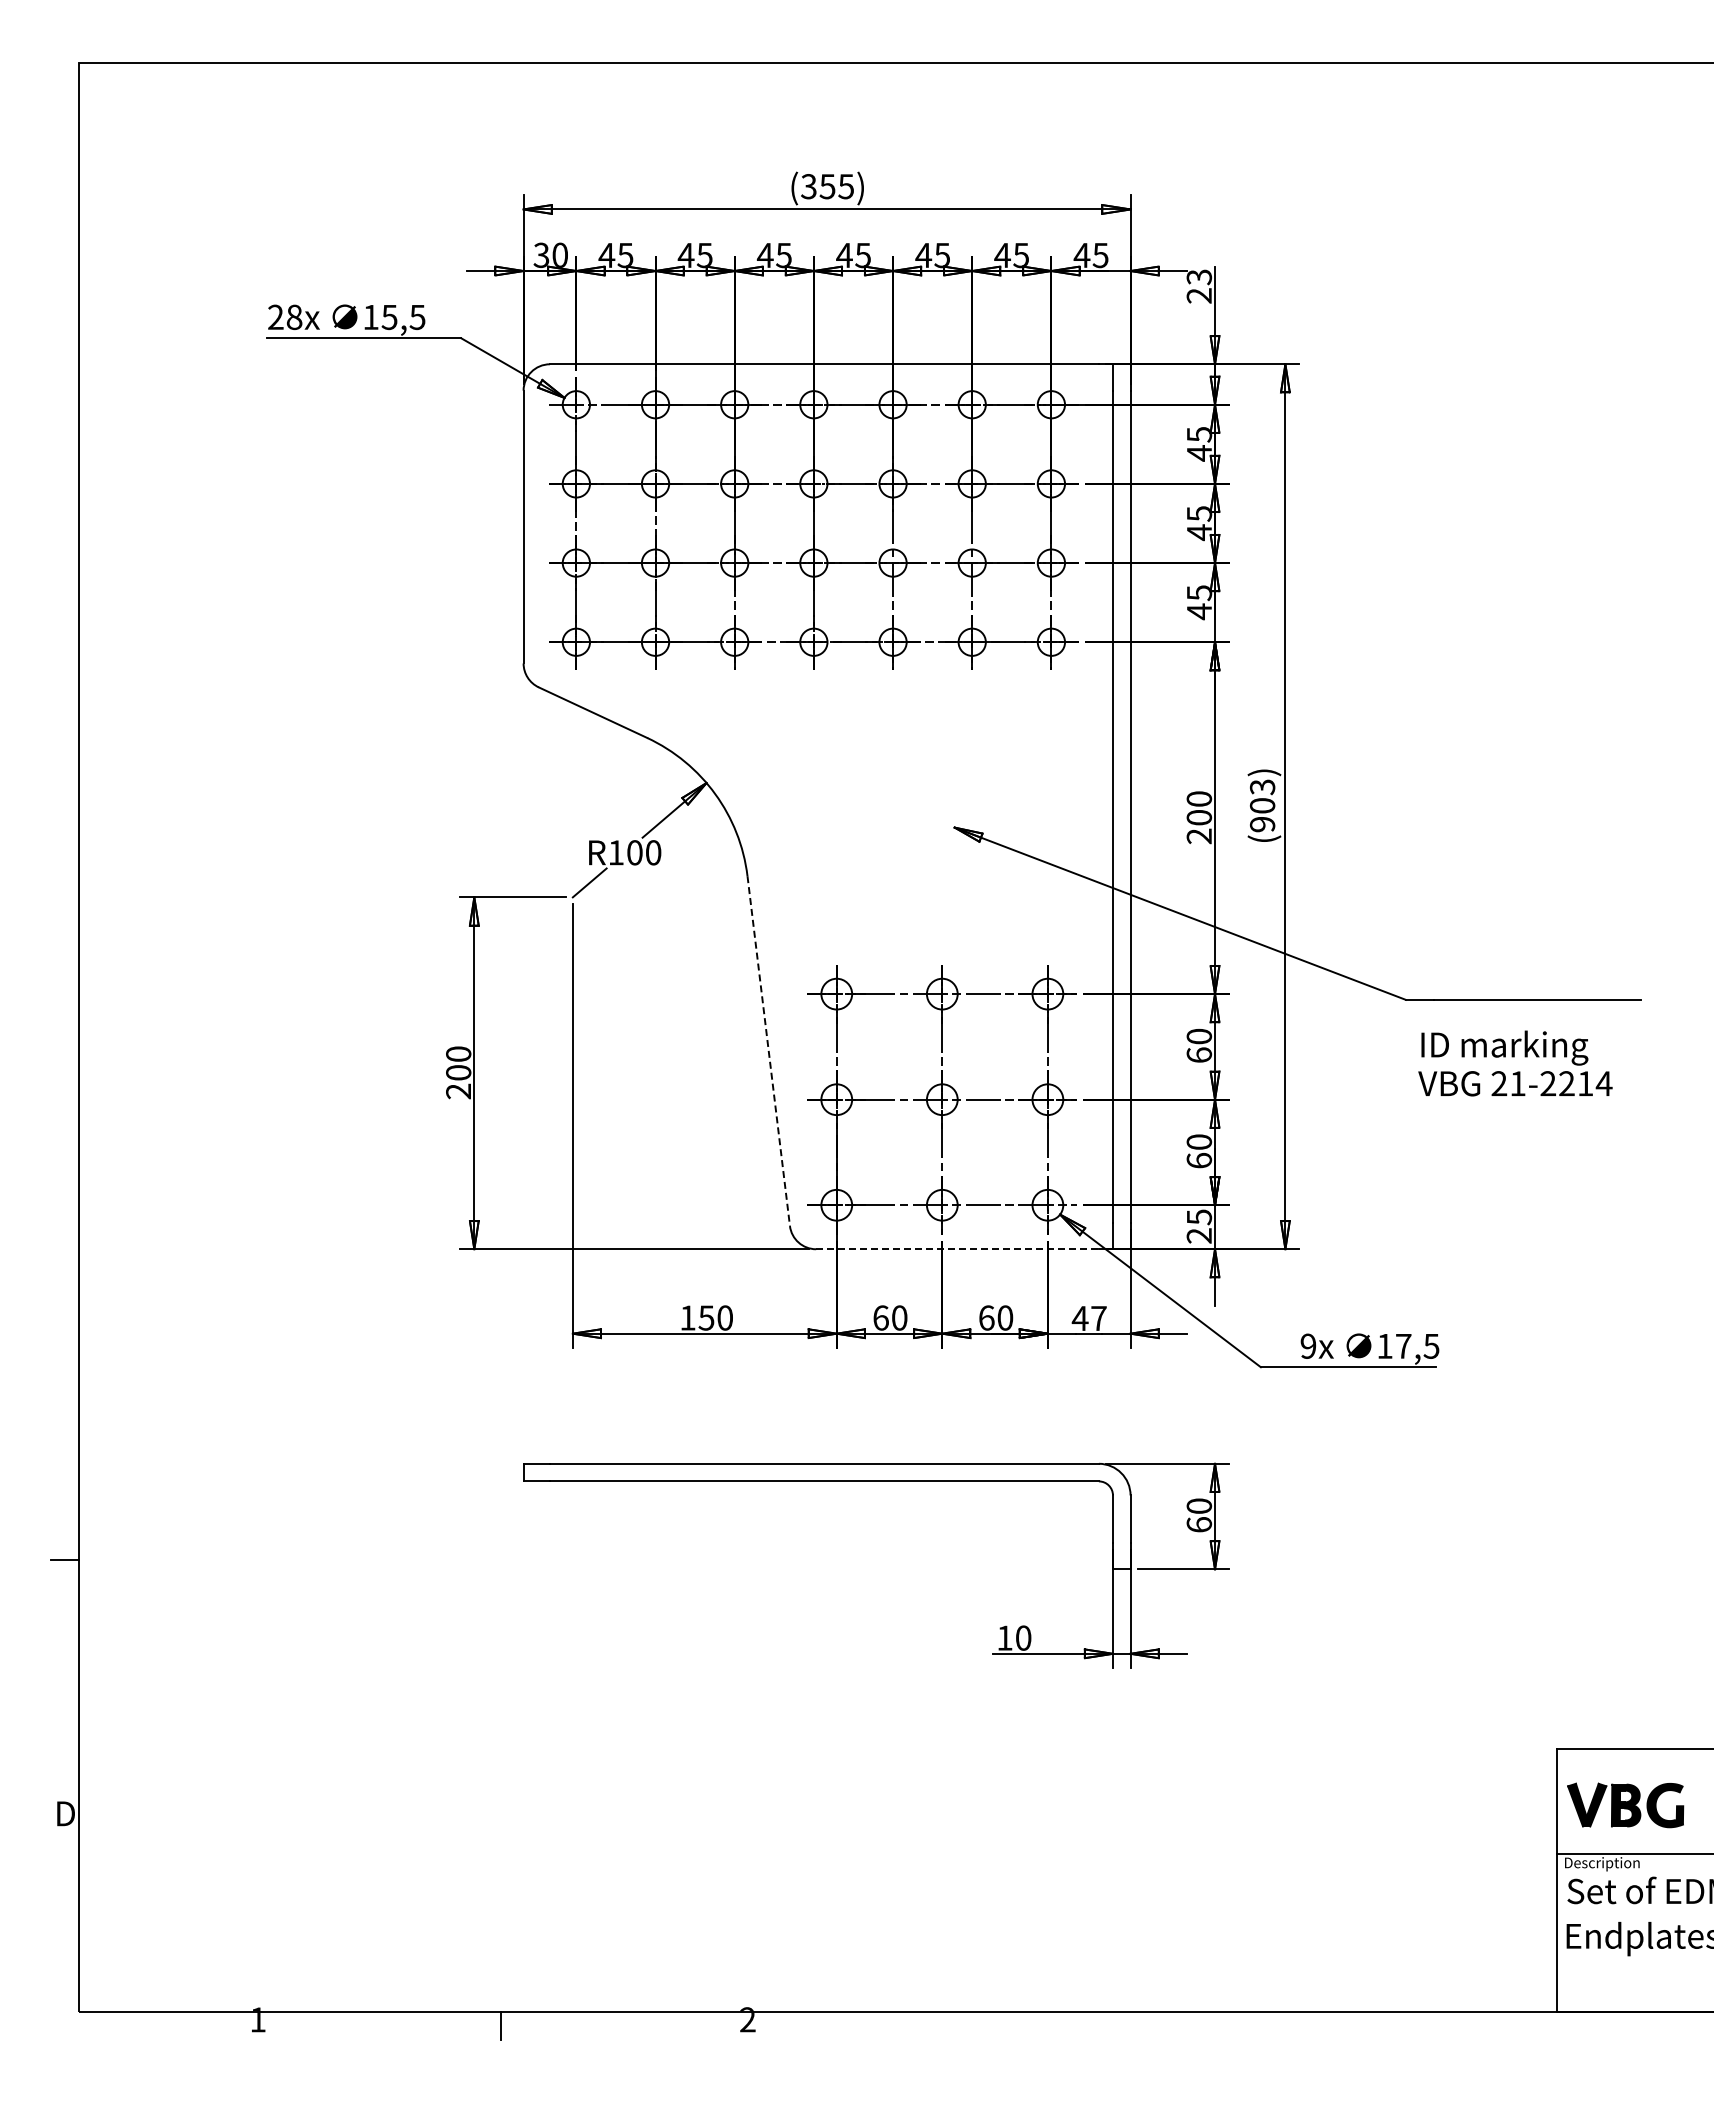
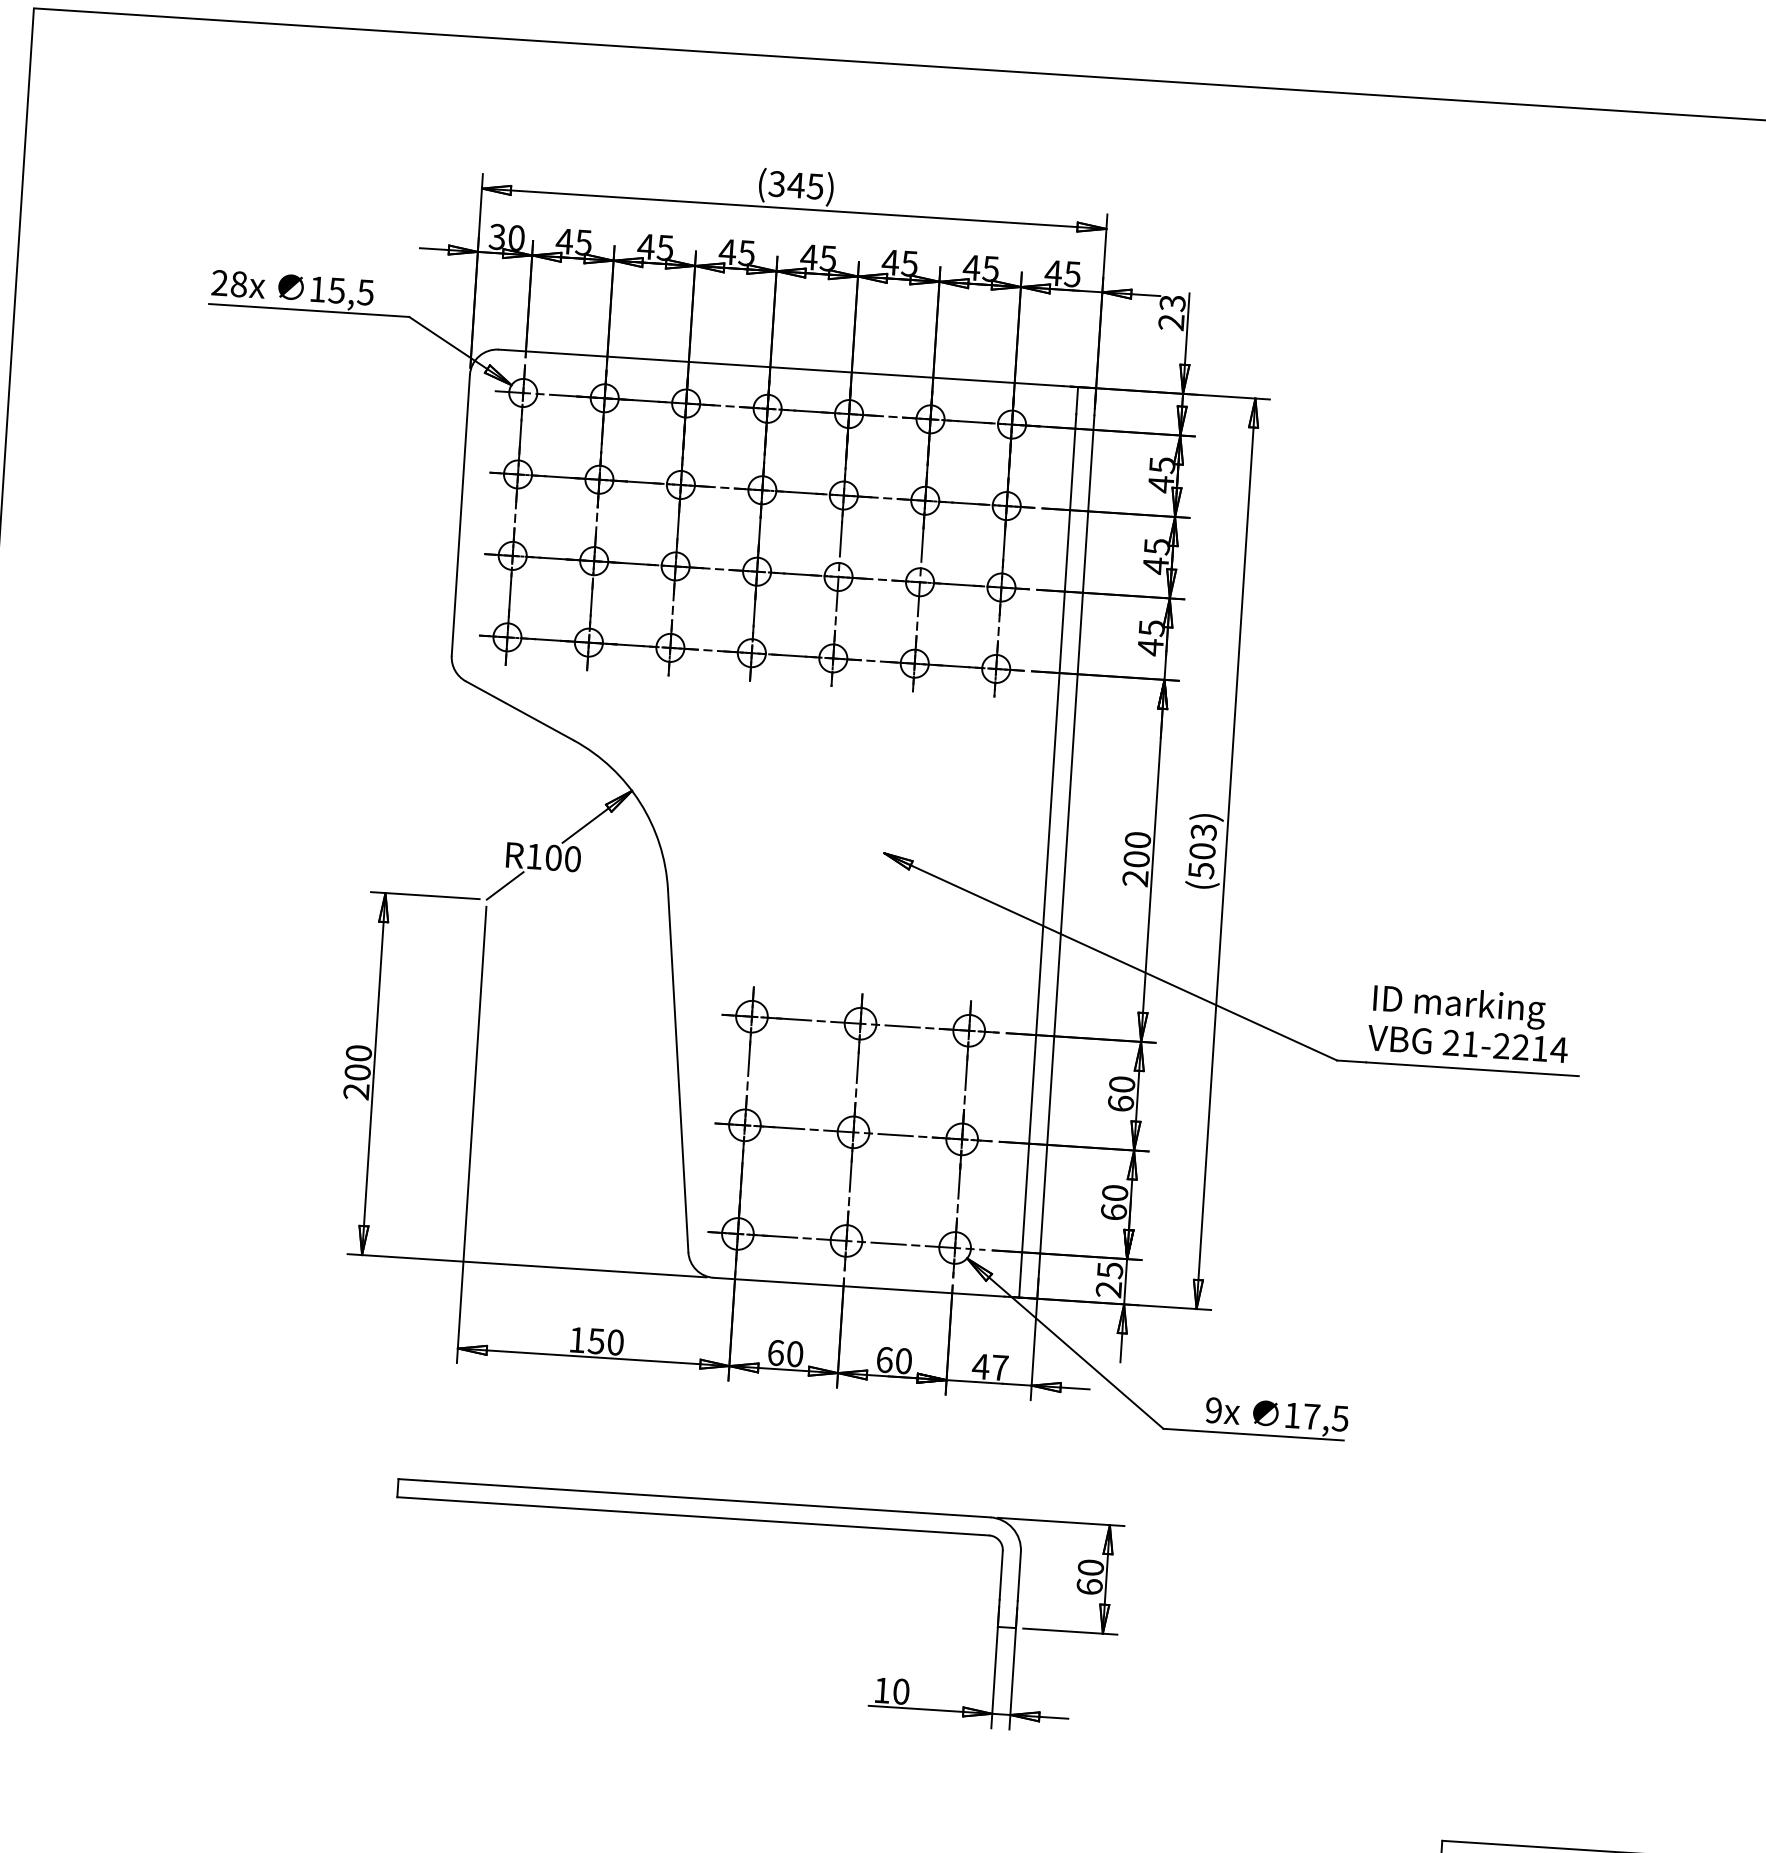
text: (827, 186) -> (796, 185), (355) -> (345)
text: (1262, 824) -> (1201, 870), (903) -> (503)
line: (768, 1051) -> (677, 1071), dashed -> solid
text: (1515, 1063) -> (1469, 1023), moved
line: (958, 1249) -> (860, 1287), dashed -> solid

